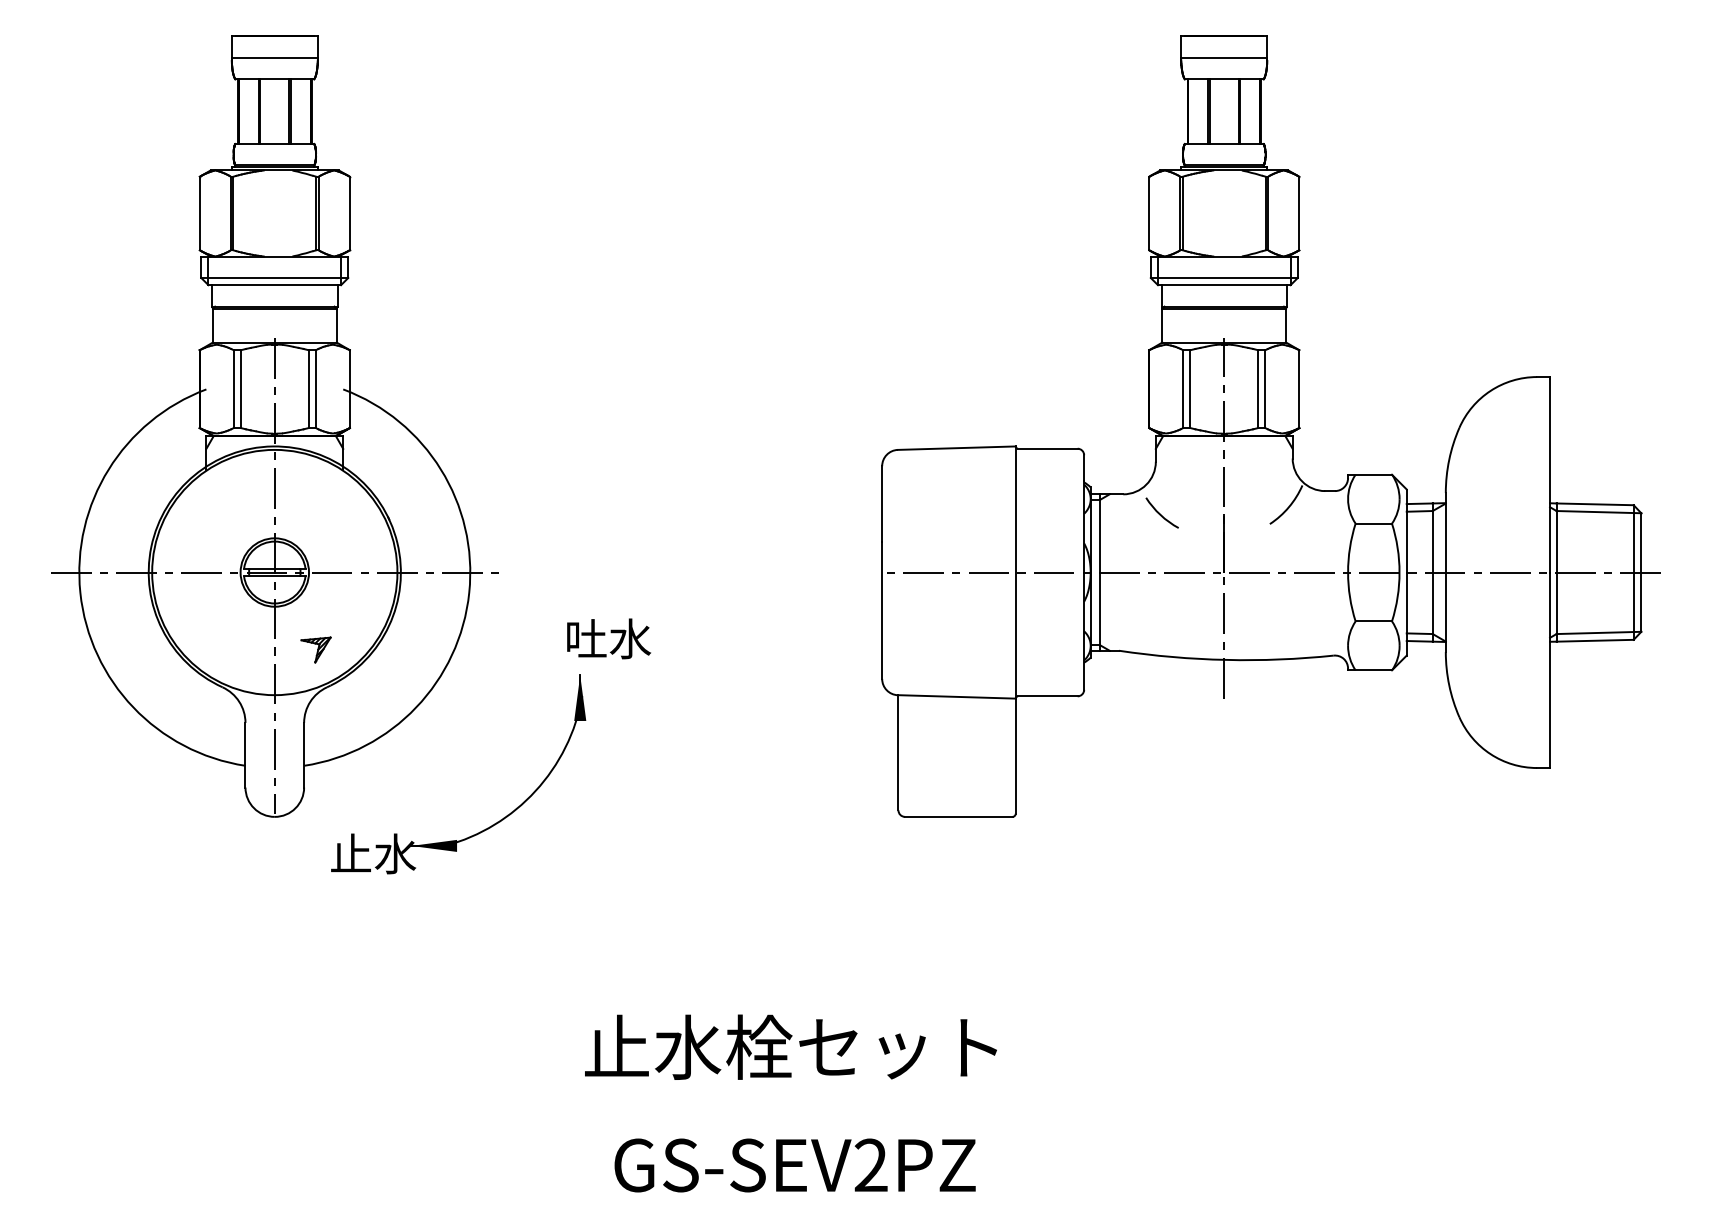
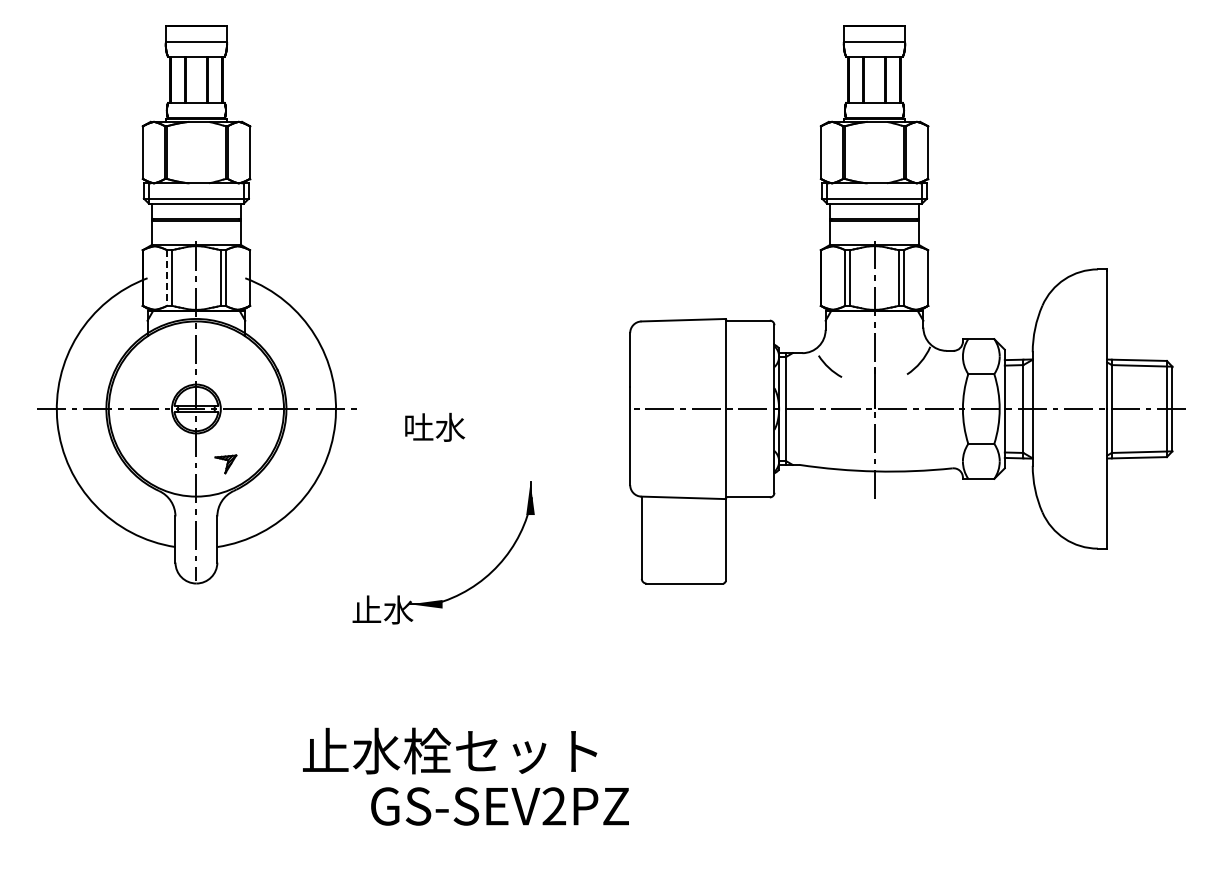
line: (234, 389) -> (167, 278), solid -> dashed
text: (609, 637) -> (435, 426), moved
part: (490, 825) -> (466, 589), moved
text: (791, 1046) -> (450, 750), moved
text: (794, 1165) -> (499, 806), moved

